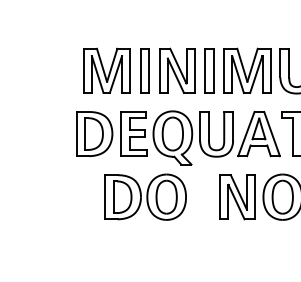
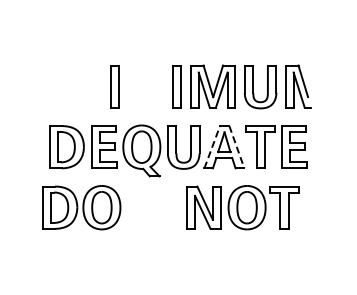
part: (106, 70) -> (78, 86), removed
part: (176, 70) -> (145, 86), removed
line: (246, 134) -> (212, 147), solid -> dashed
line: (272, 134) -> (237, 147), solid -> dashed
part: (145, 197) -> (81, 207), moved

